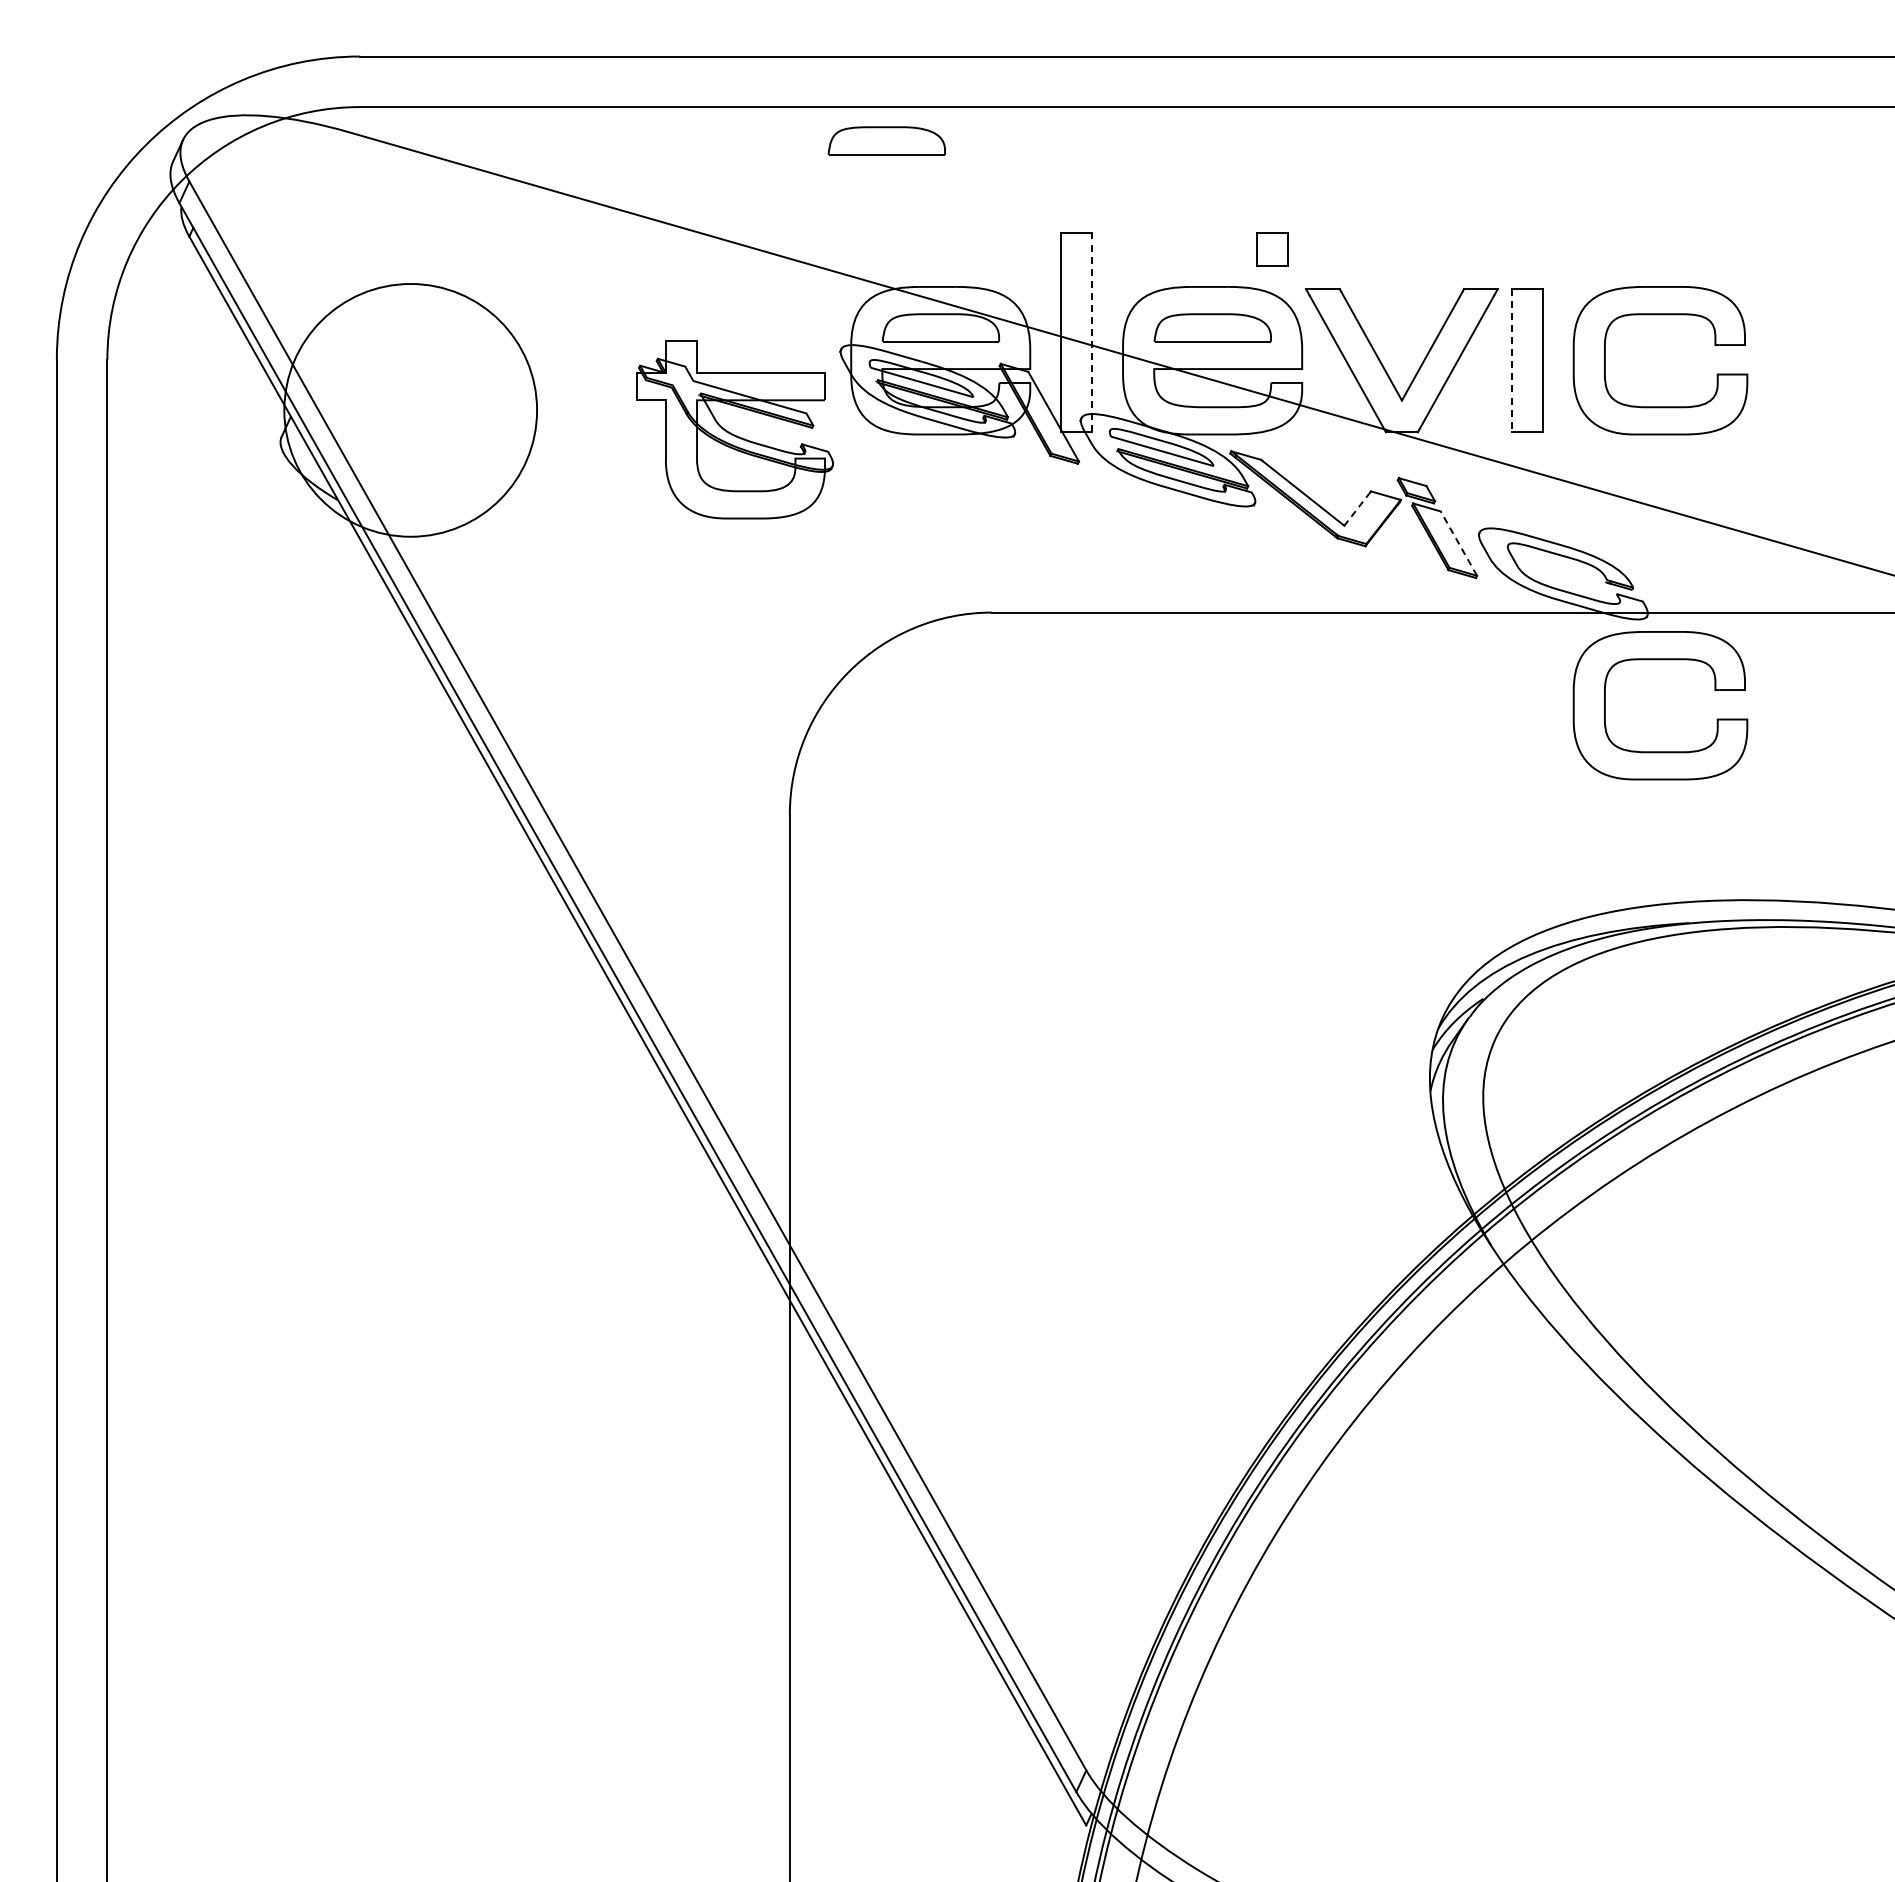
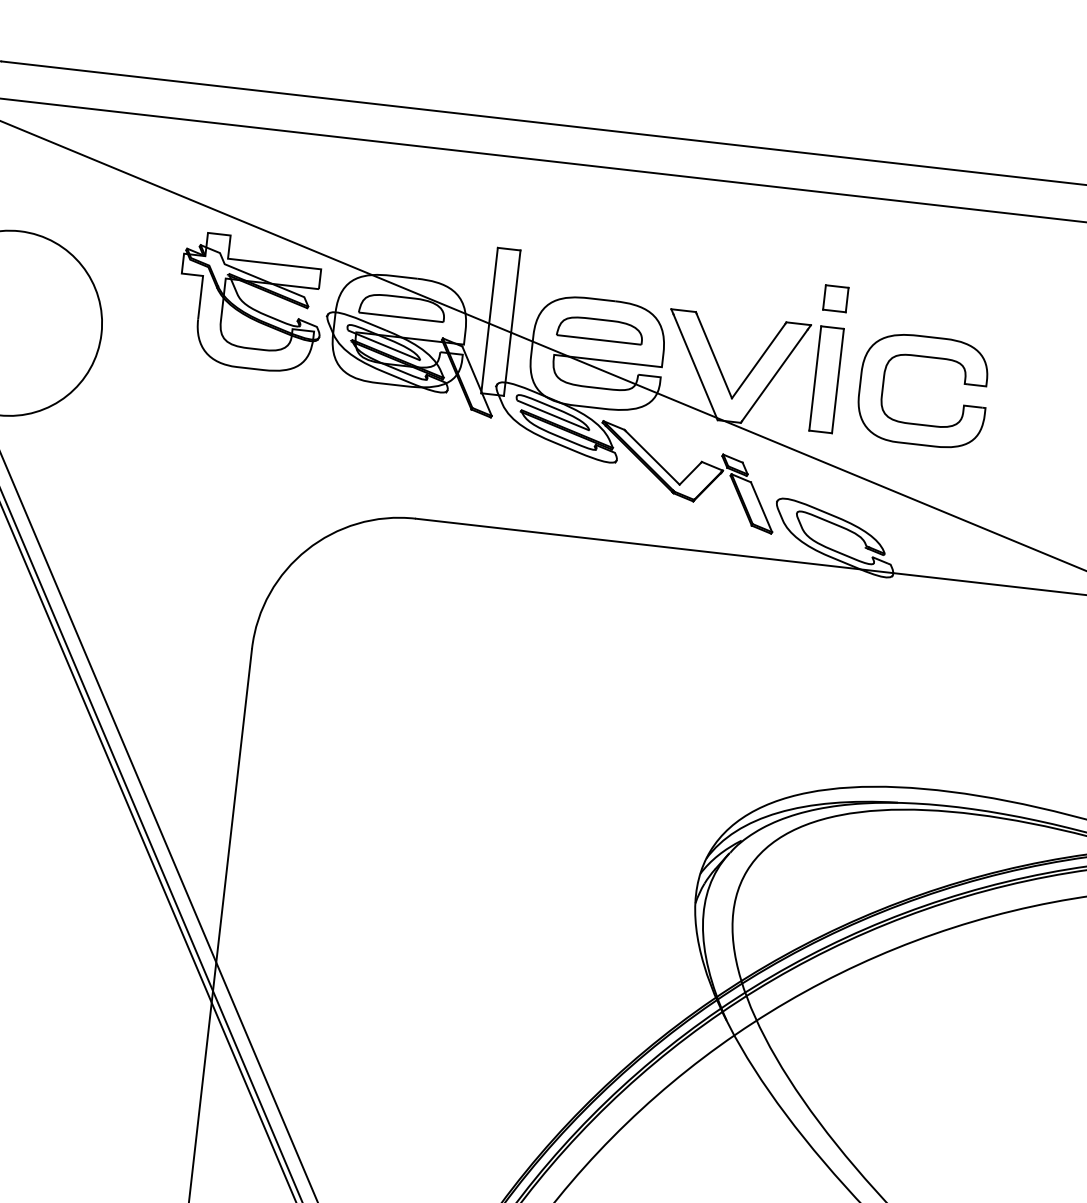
part: (886, 140) -> (378, 166), removed
part: (1272, 249) -> (835, 298), moved
line: (1092, 332) -> (512, 323), dashed -> solid
line: (1511, 360) -> (815, 378), dashed -> solid
part: (734, 429) -> (250, 302), moved
line: (1357, 509) -> (690, 473), dashed -> solid
line: (1458, 543) -> (761, 507), dashed -> solid
part: (1660, 660) -> (898, 609), removed

